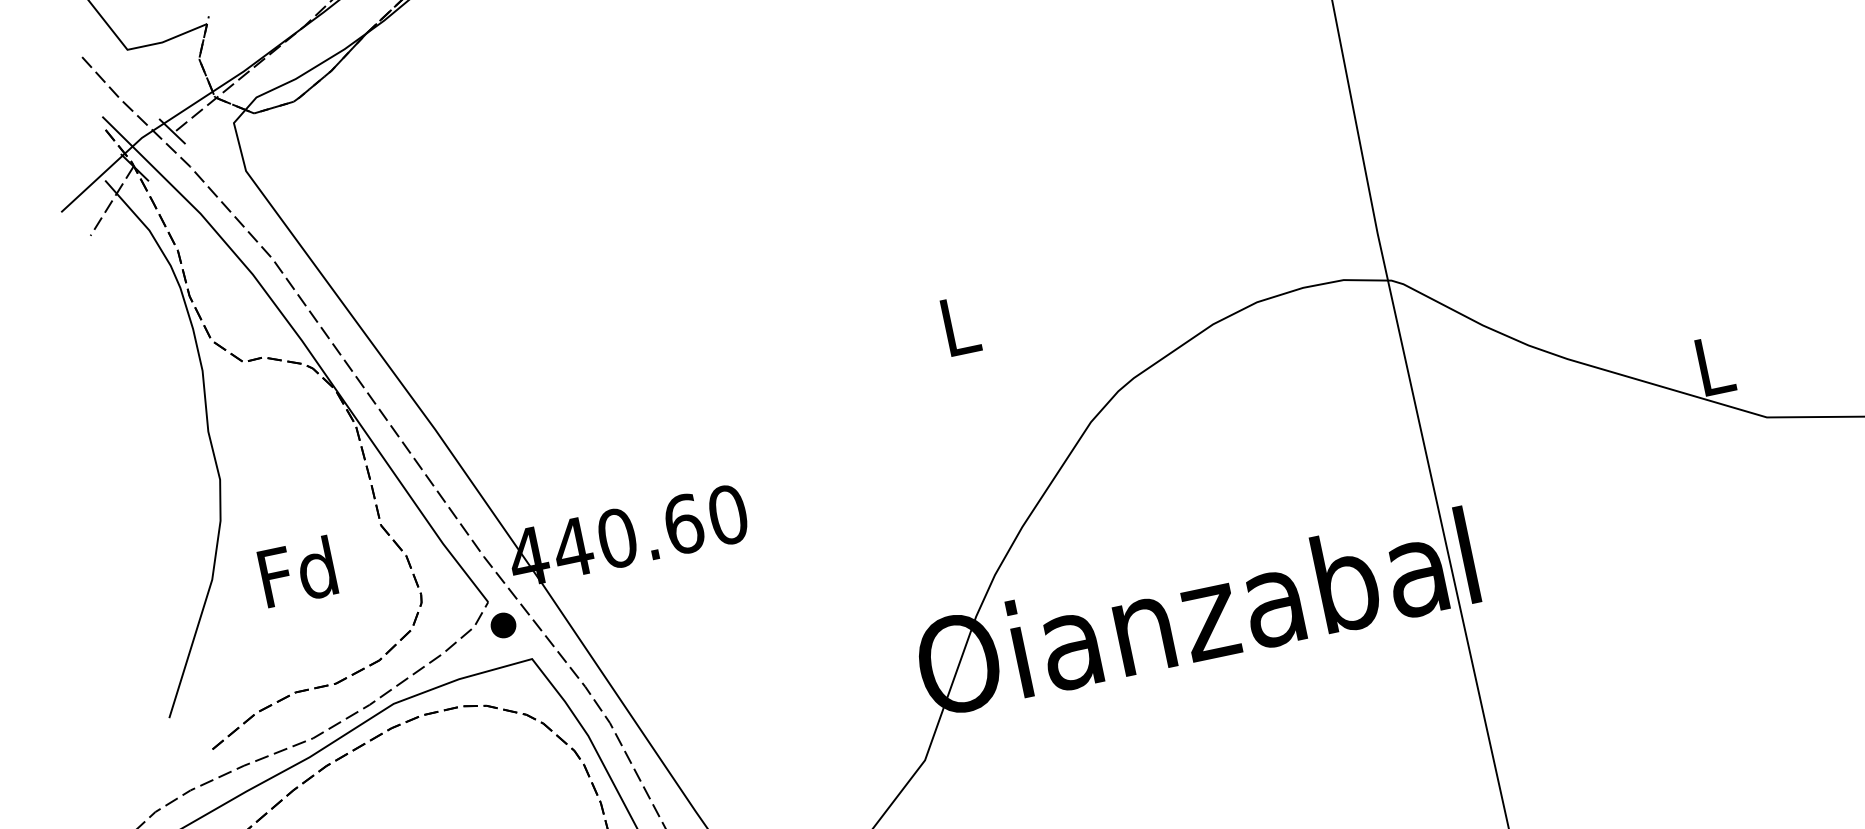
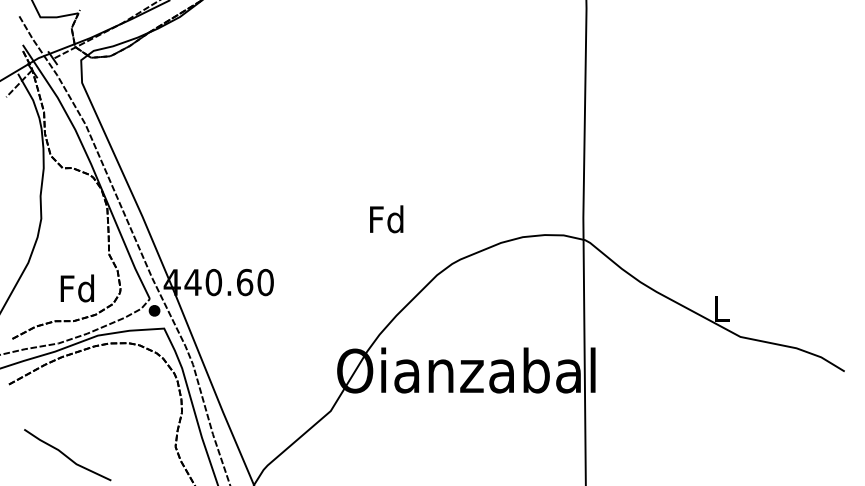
text: (957, 325) -> (386, 219), L -> Fd
text: (295, 572) -> (76, 288), moved

